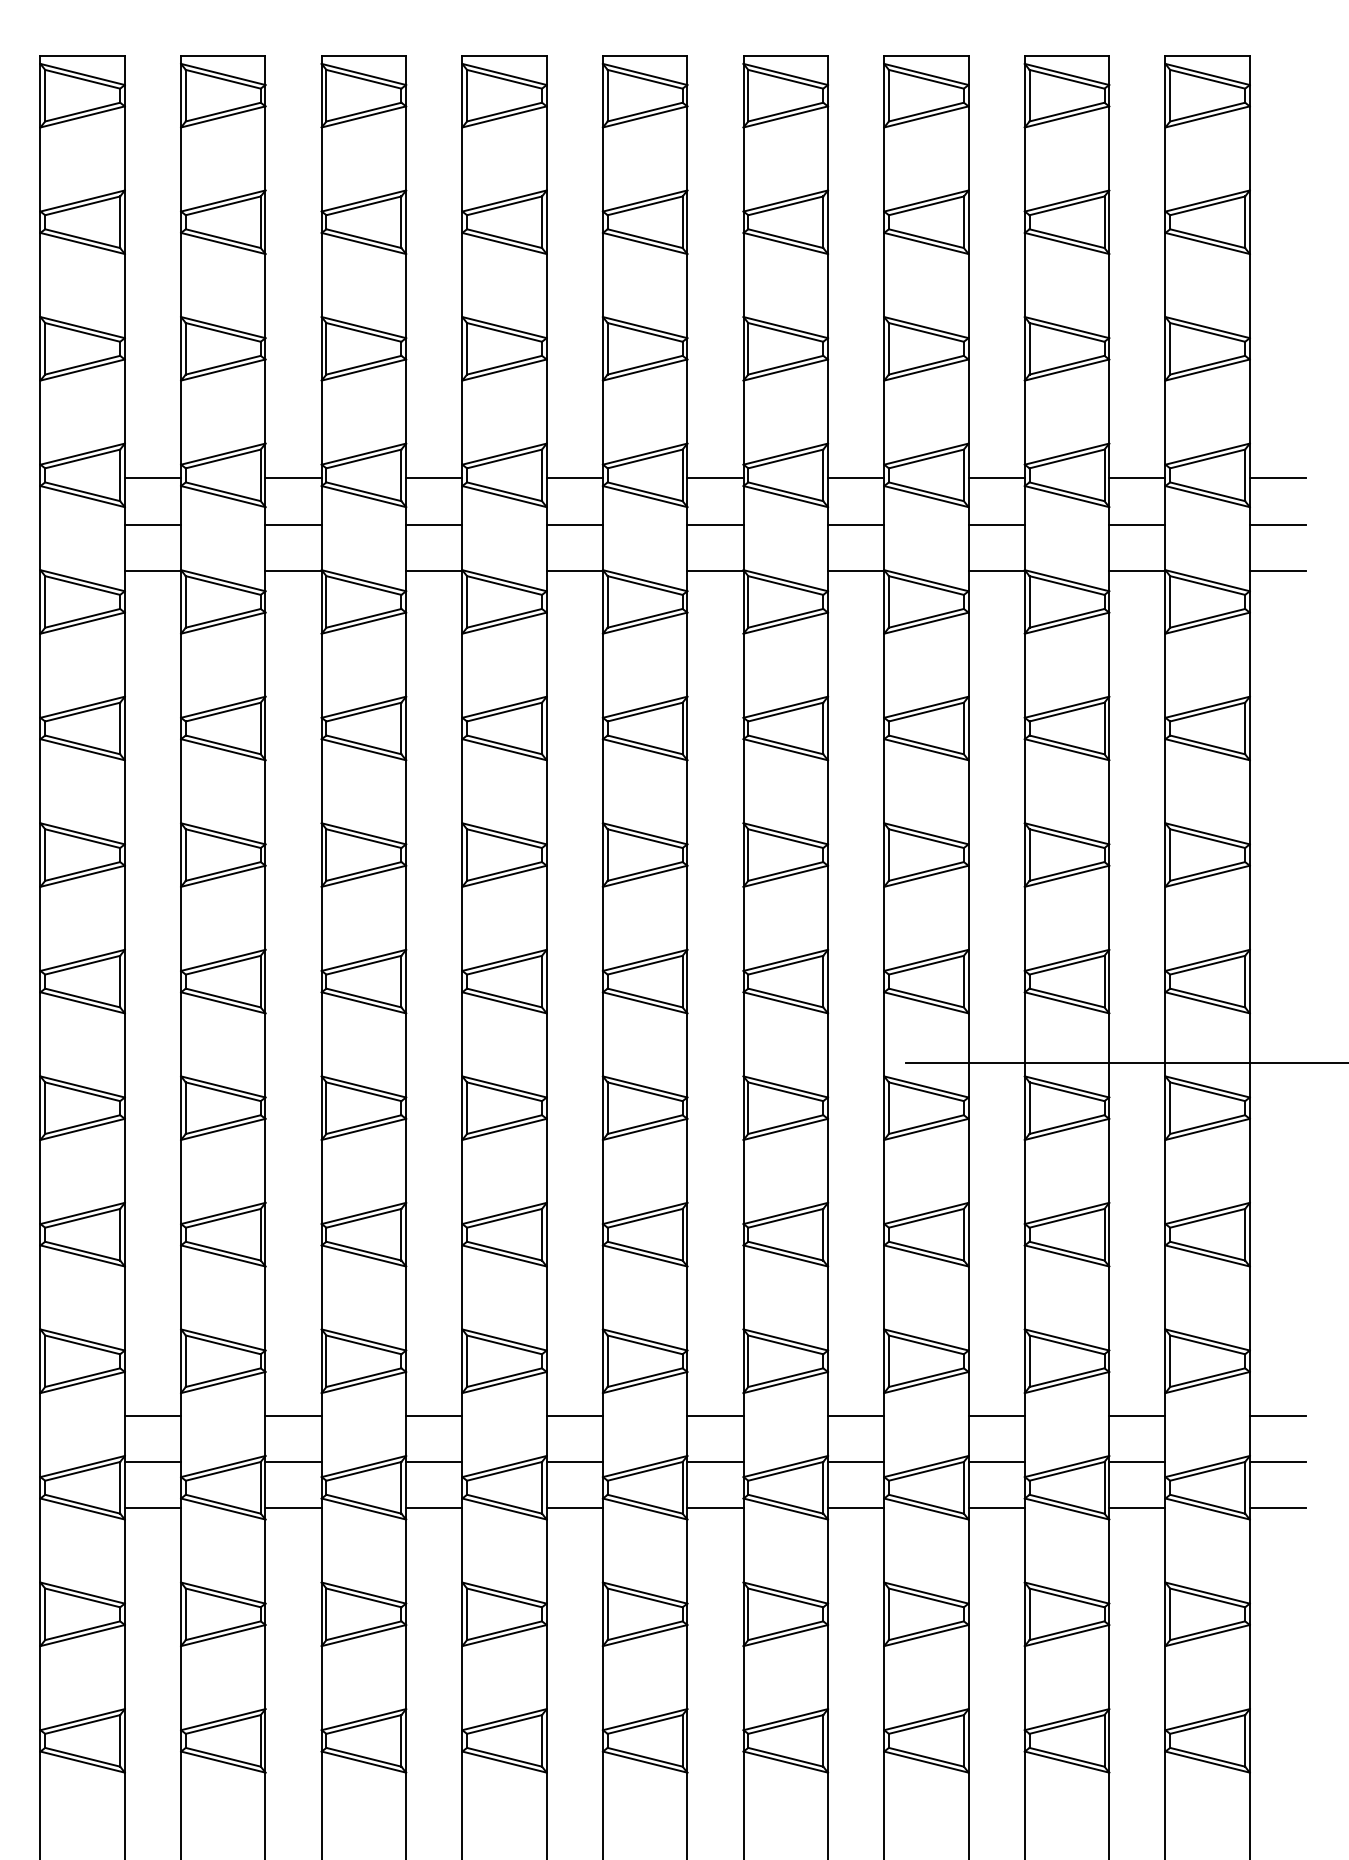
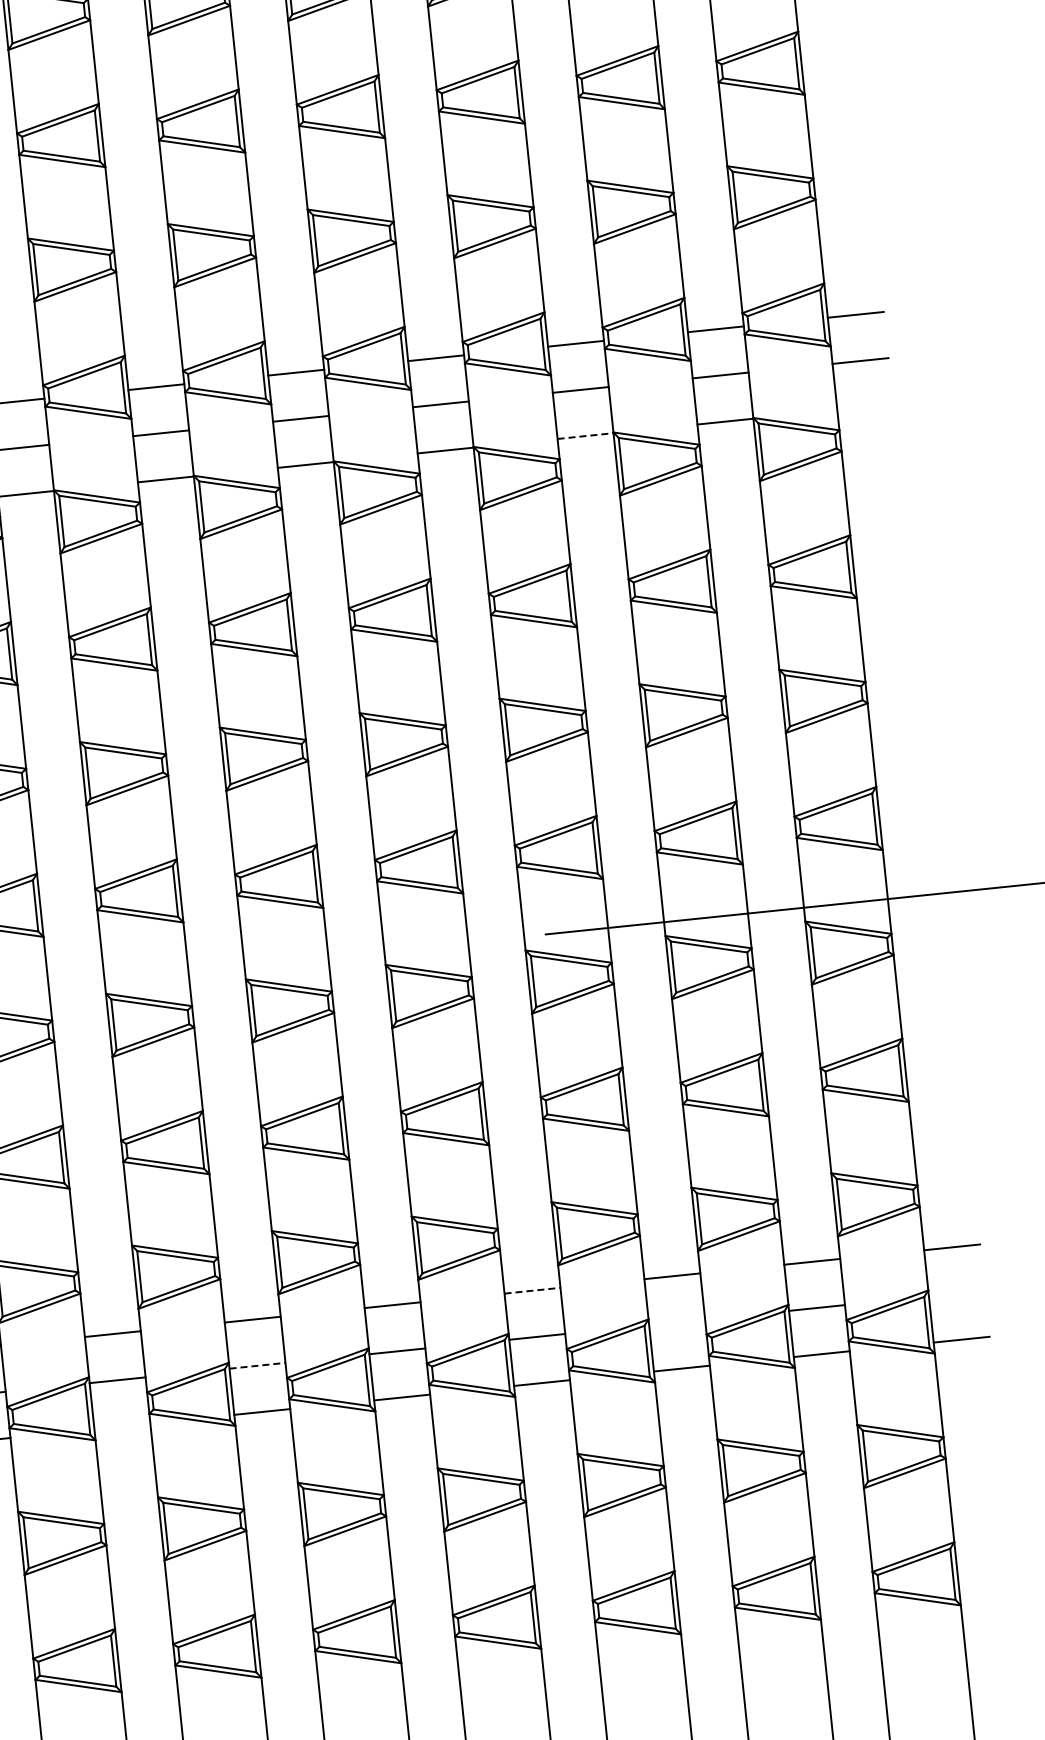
line: (997, 570) -> (586, 435), solid -> dashed
line: (1277, 570) -> (864, 406), removed
line: (856, 1415) -> (532, 1290), solid -> dashed
line: (575, 1461) -> (258, 1365), solid -> dashed
line: (996, 1461) -> (676, 1321), removed
line: (1277, 1461) -> (956, 1293), removed
line: (434, 1508) -> (122, 1426), removed

